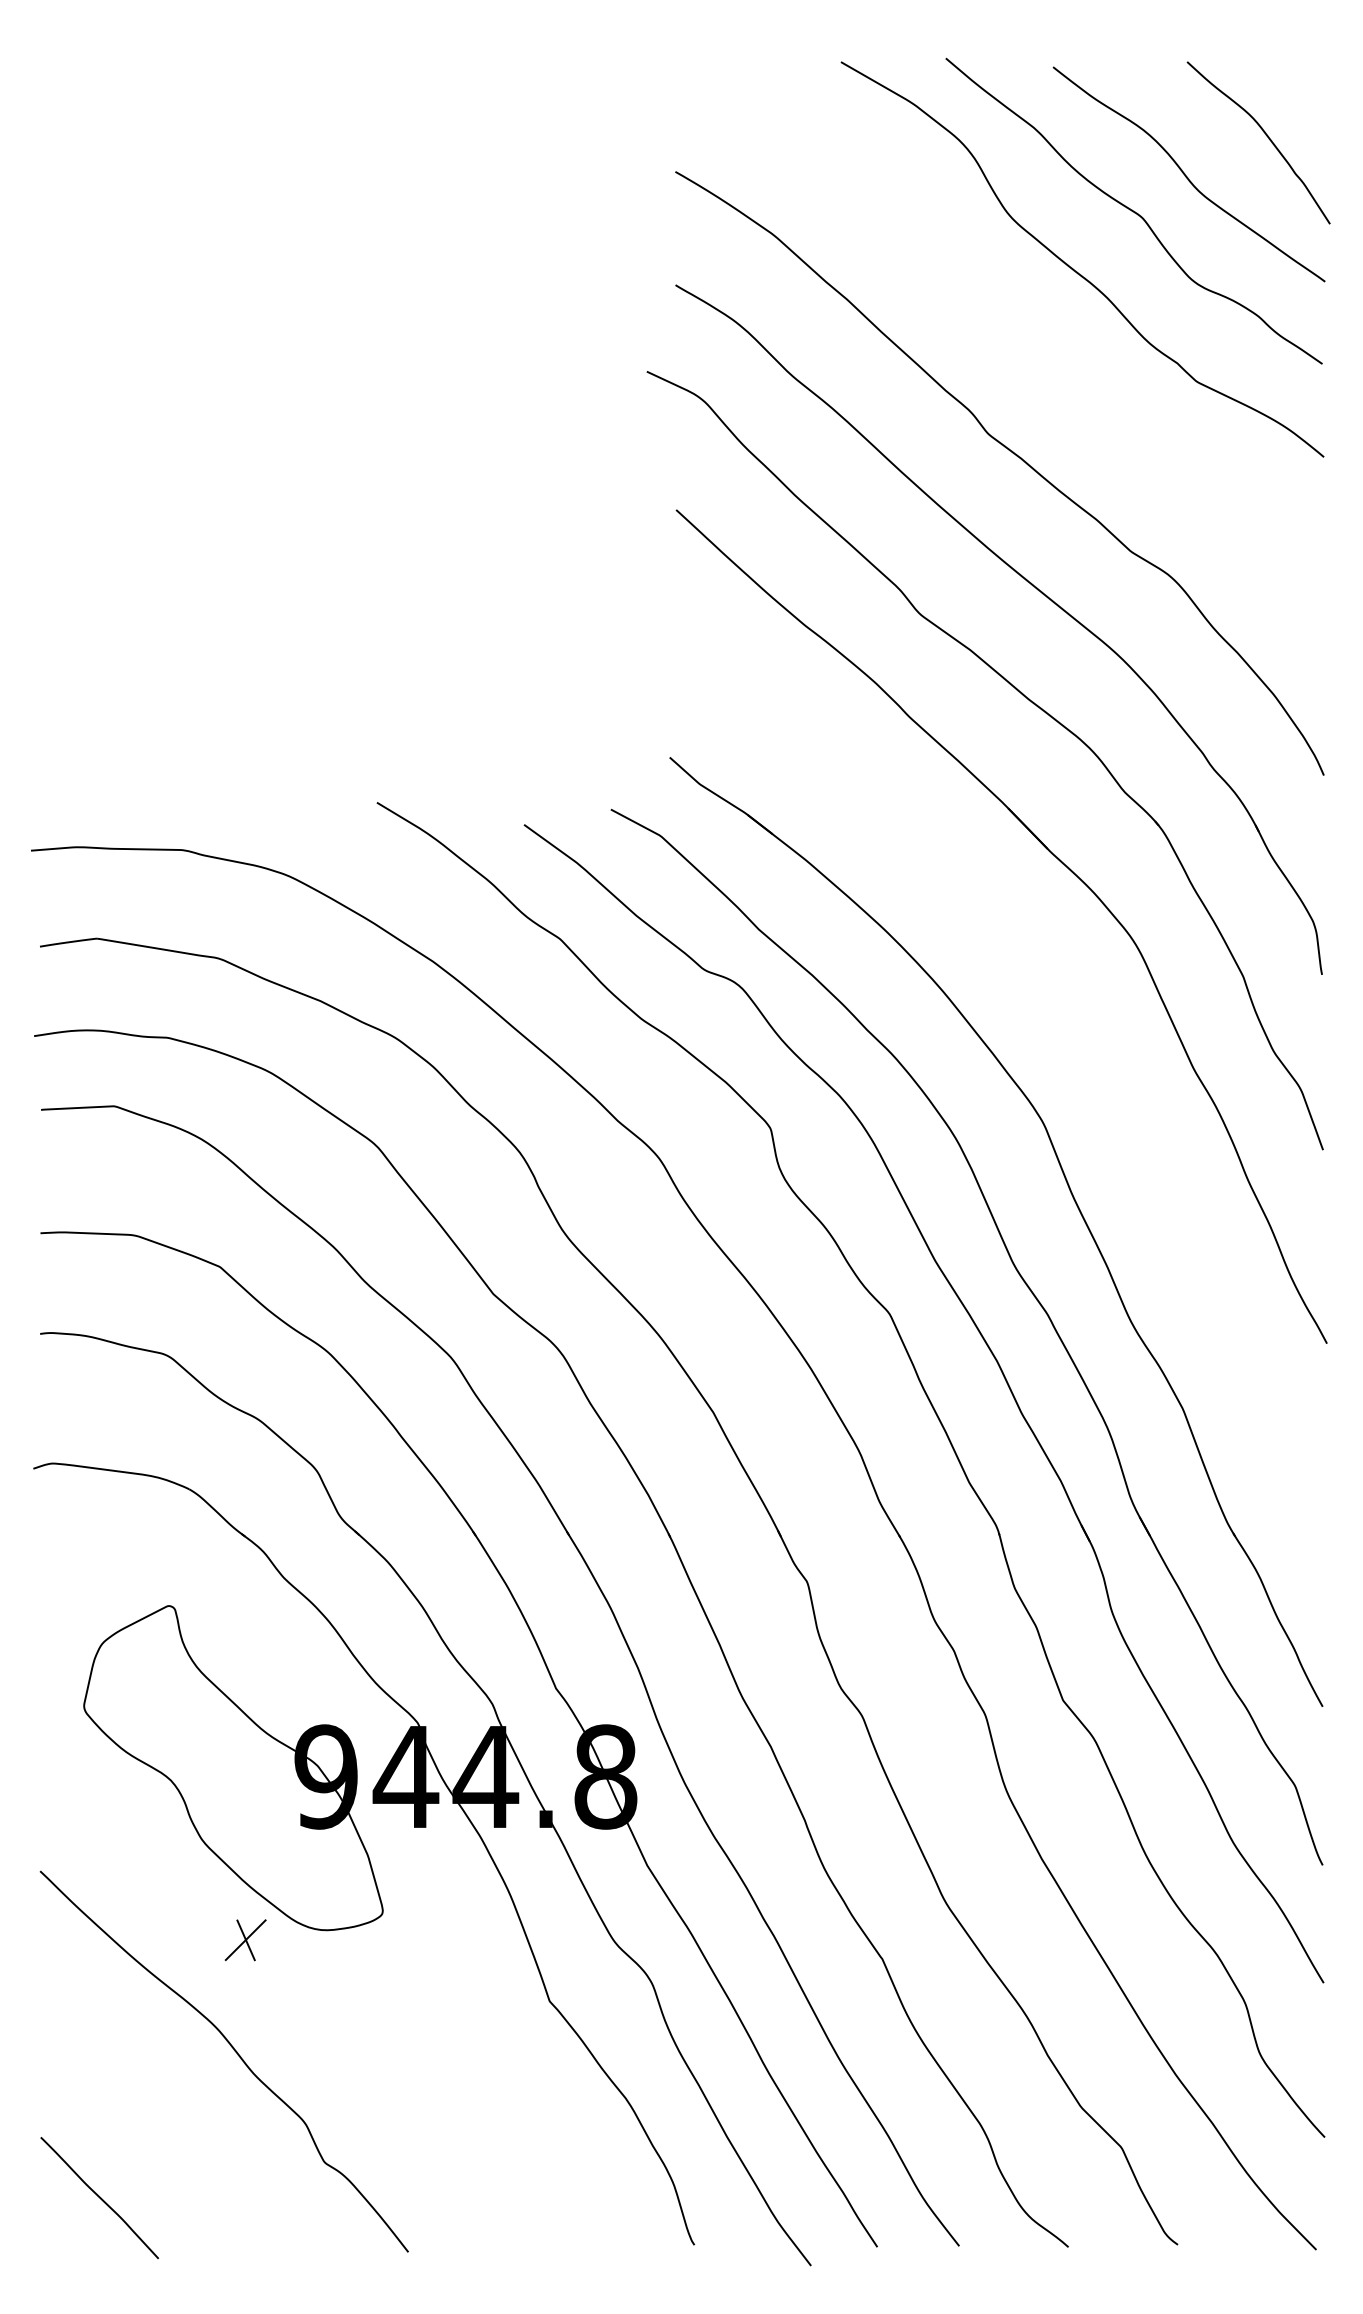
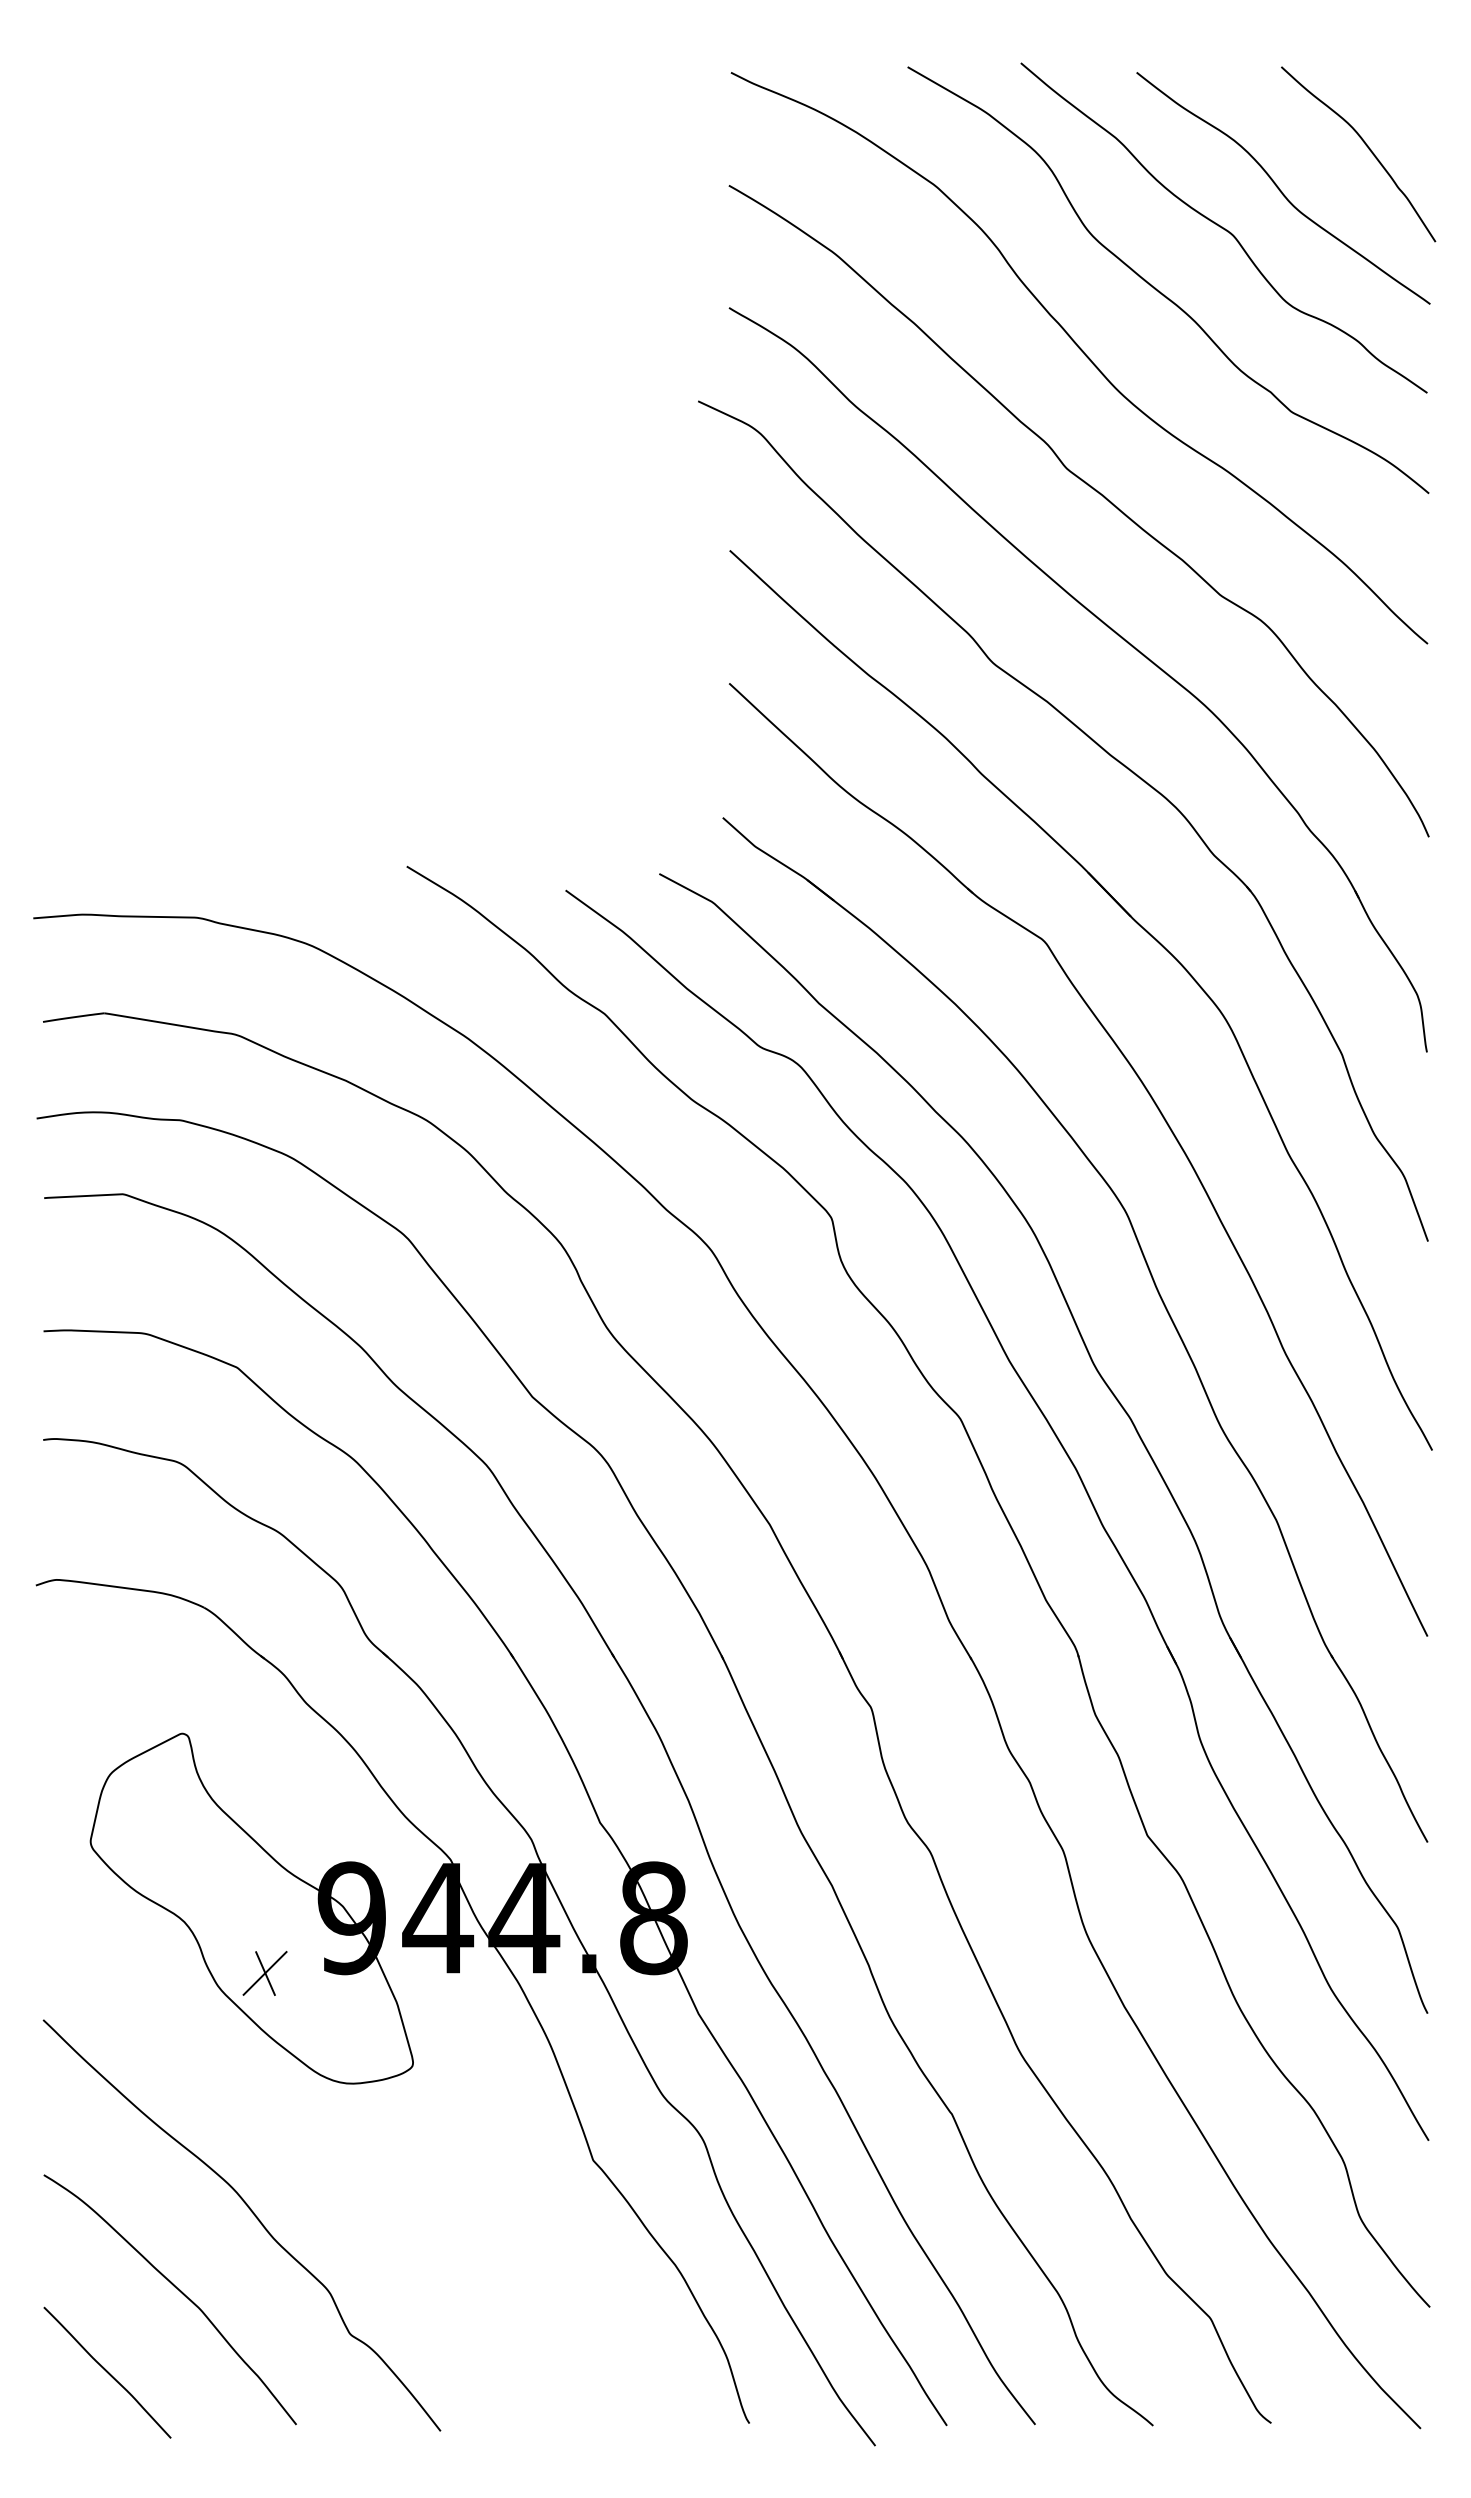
curve: (1005, 330) -> (1085, 356), added
part: (1072, 1027) -> (1157, 1109), added
part: (245, 1940) -> (264, 1973), moved
curve: (165, 2121) -> (178, 2290), added

